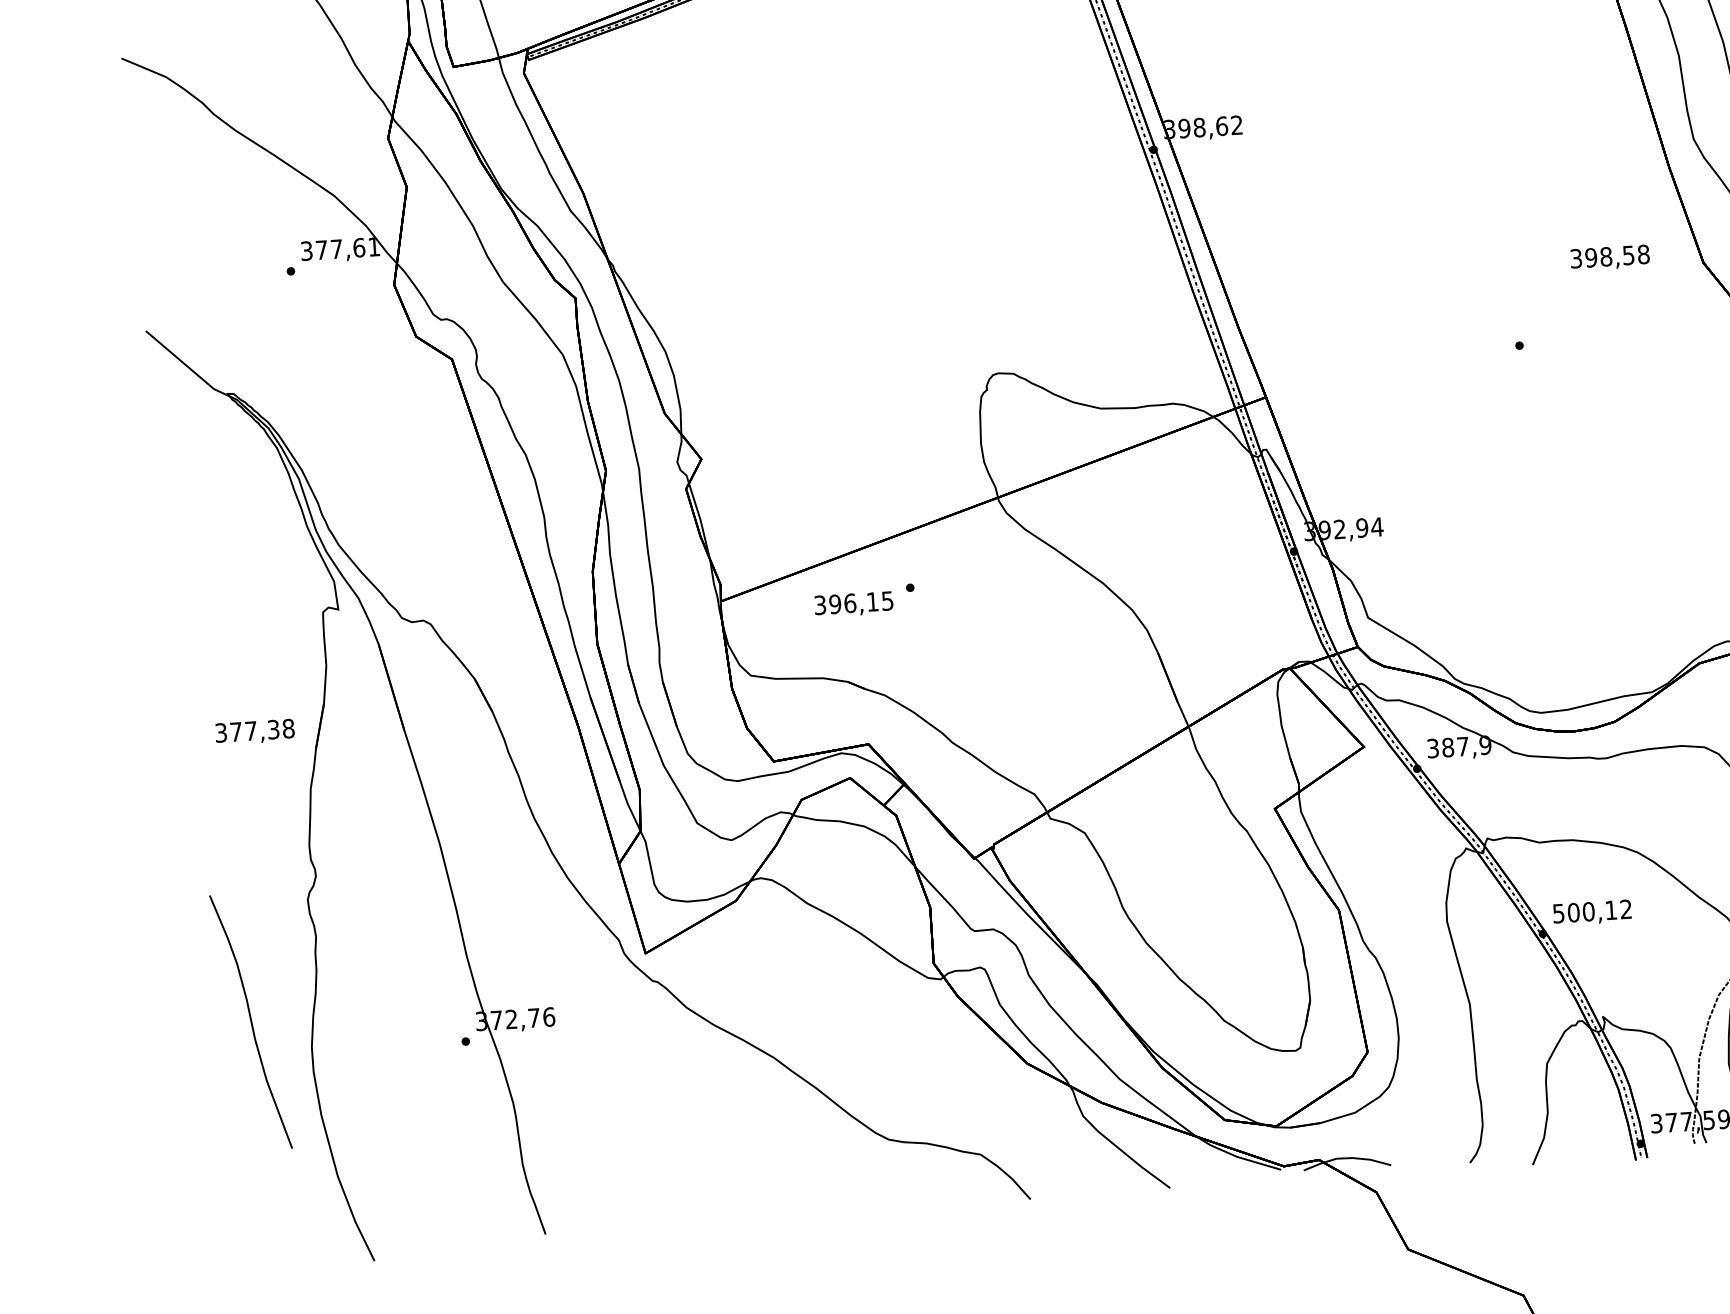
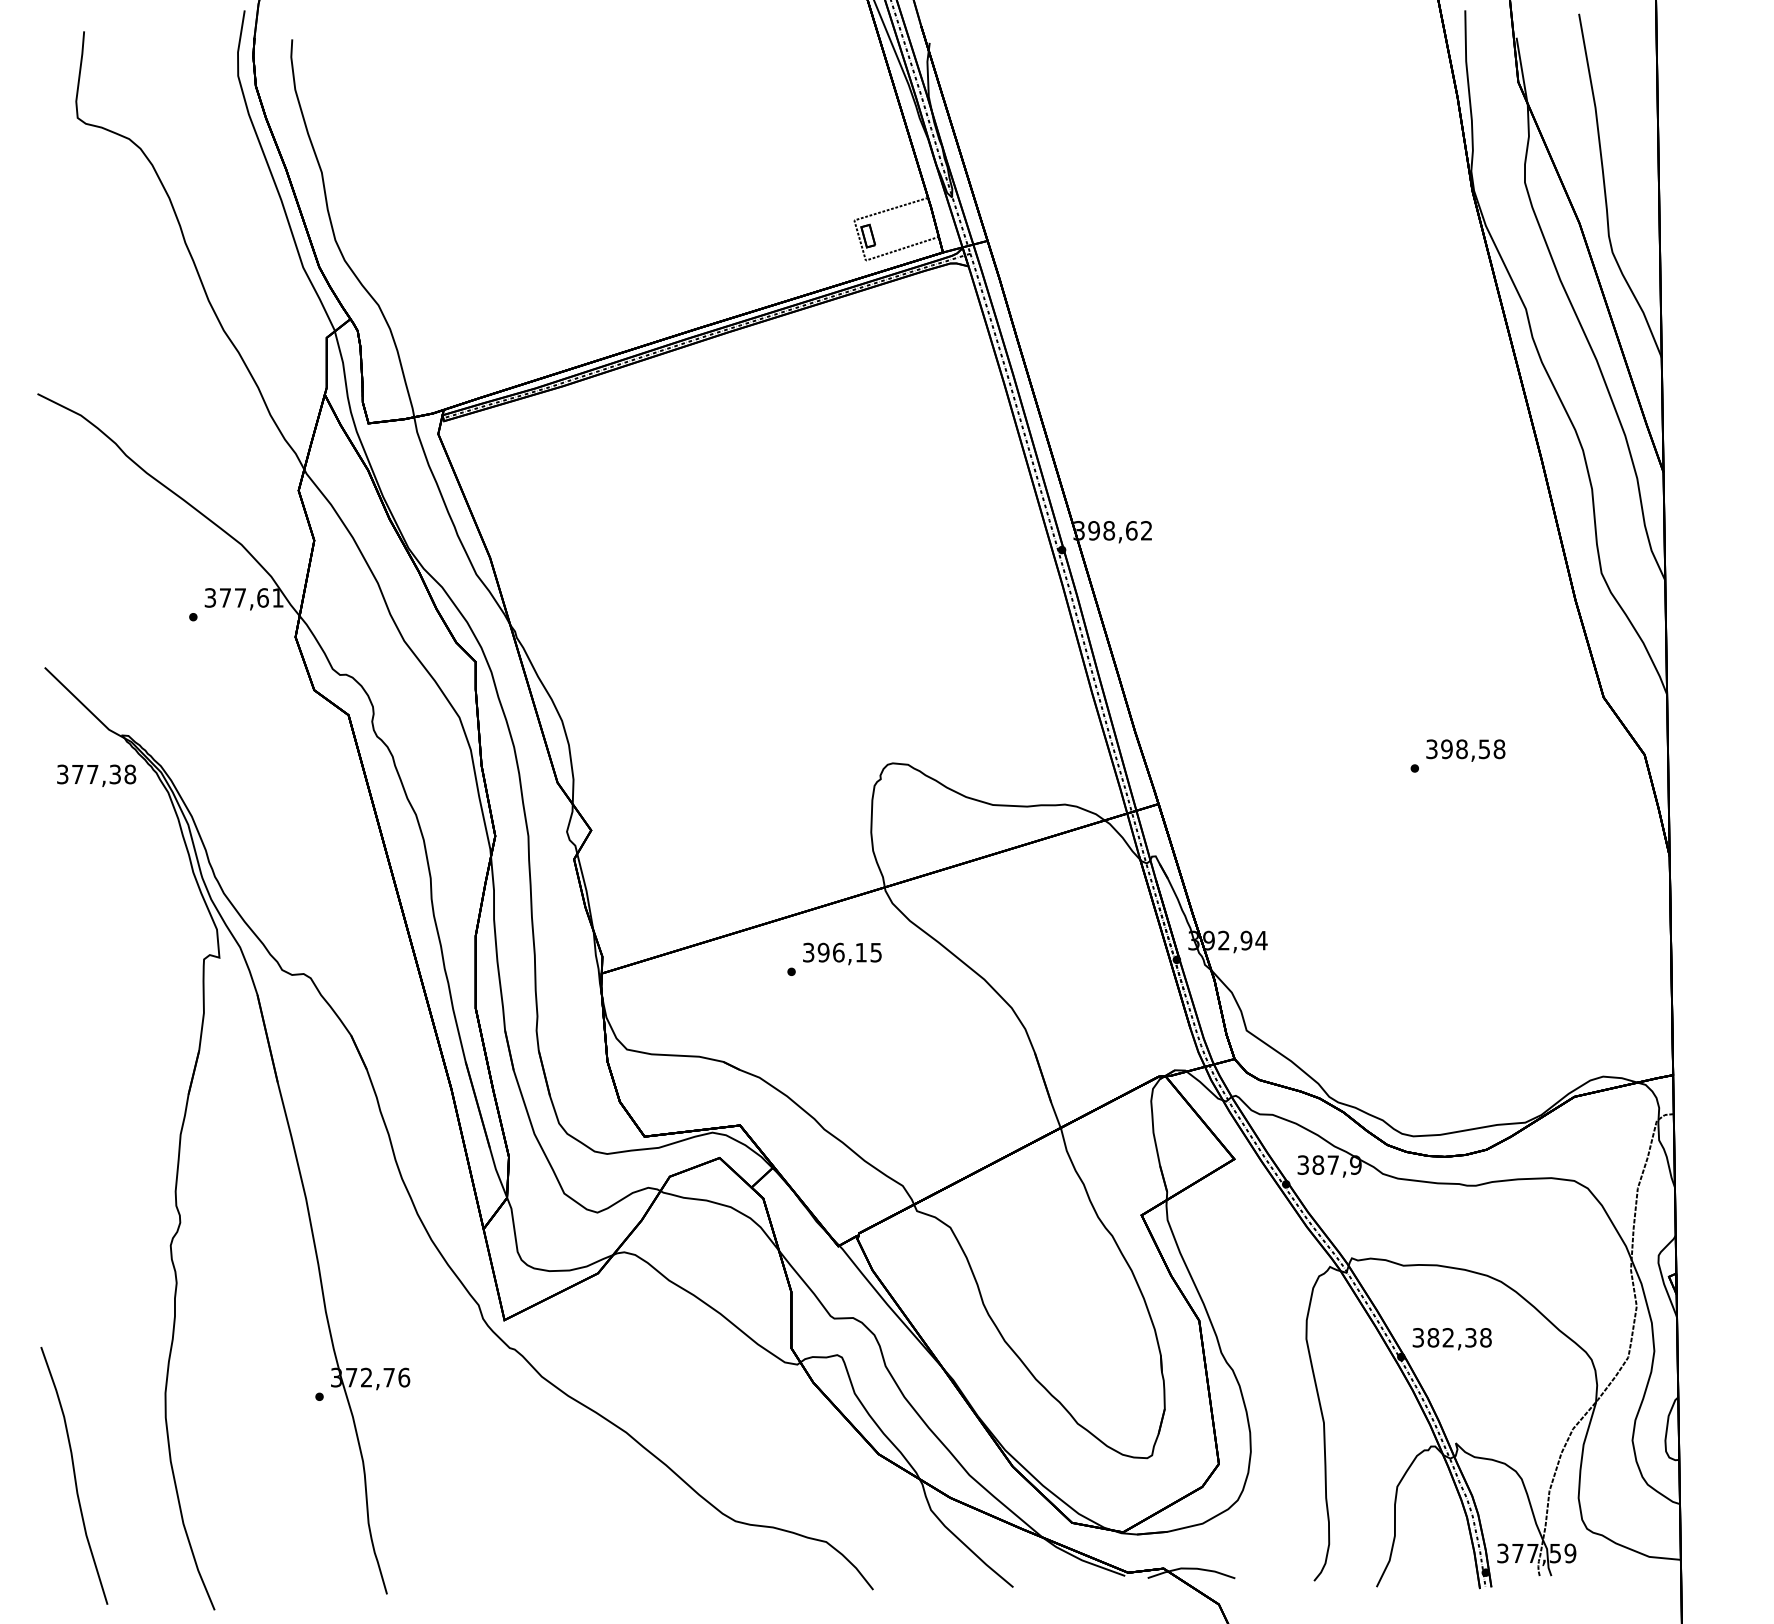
text: (1609, 257) -> (1465, 750), moved
text: (854, 603) -> (842, 953), moved
text: (254, 731) -> (96, 775), moved
text: (1592, 911) -> (1452, 1337), 500,12 -> 382,38
curve: (251, 1021) -> (74, 1475), moved

